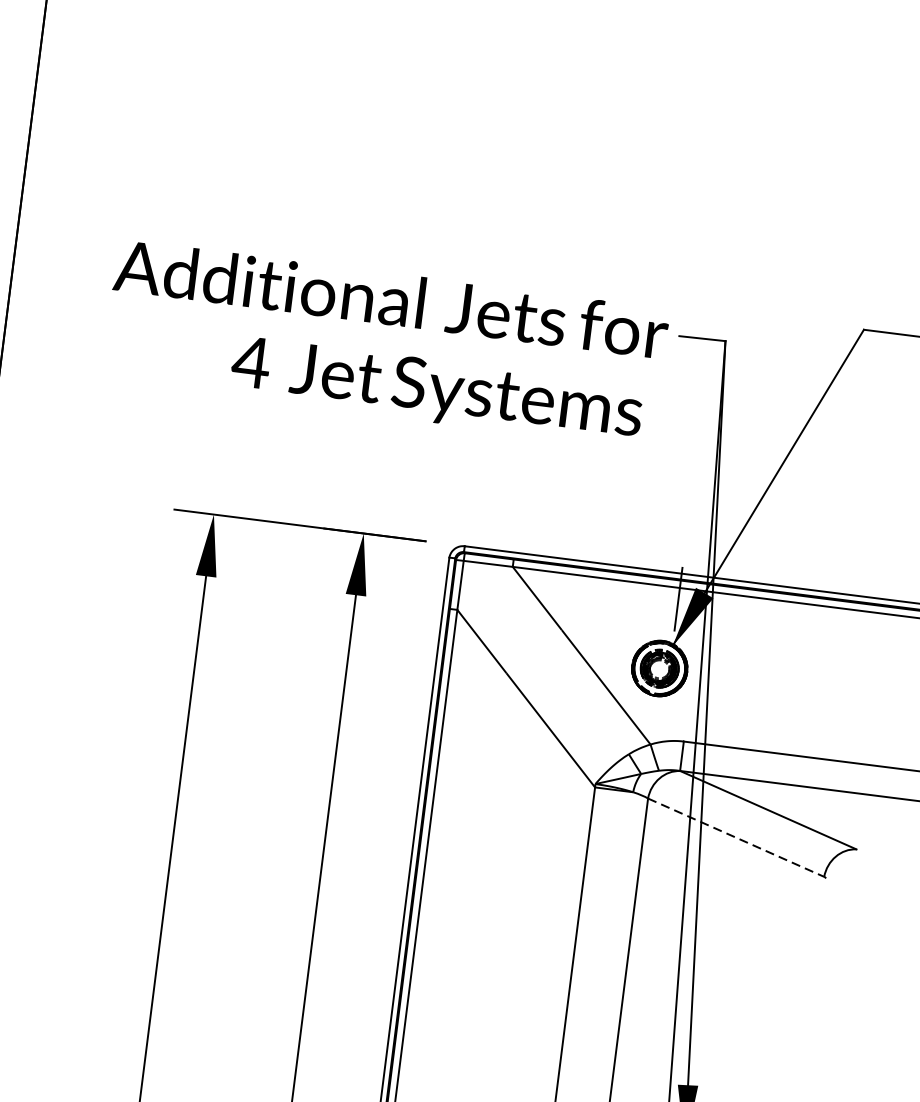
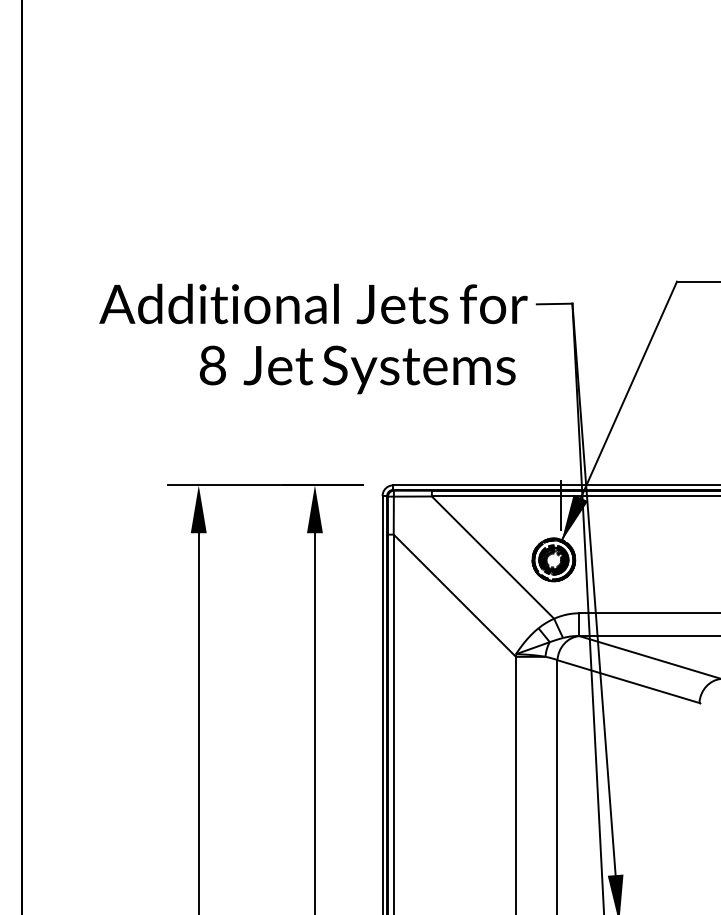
text: (251, 362) -> (212, 365), 4 -> 8
line: (736, 837) -> (628, 681), dashed -> solid

